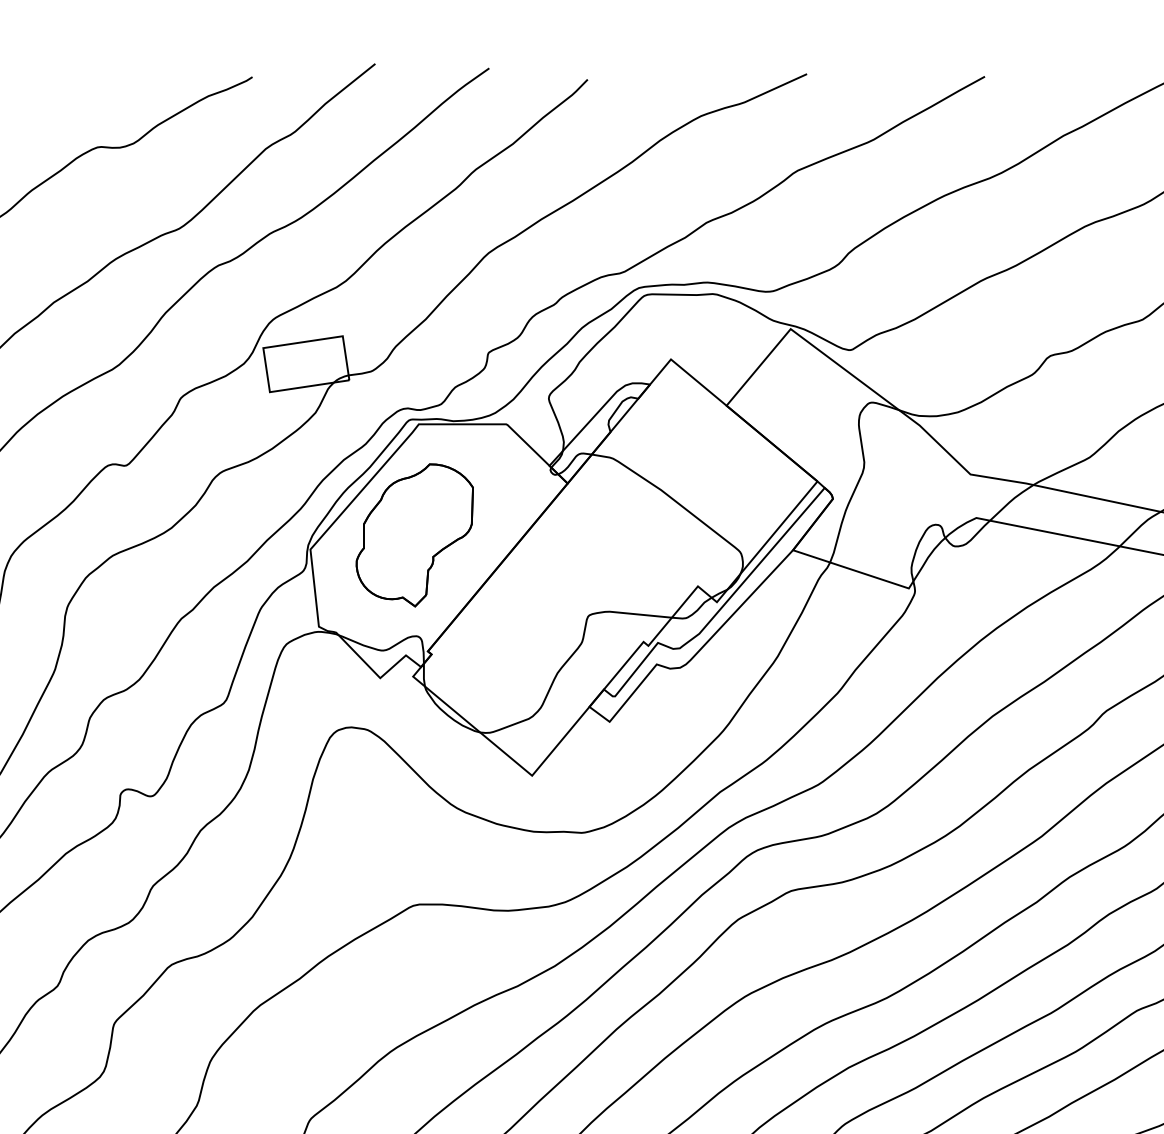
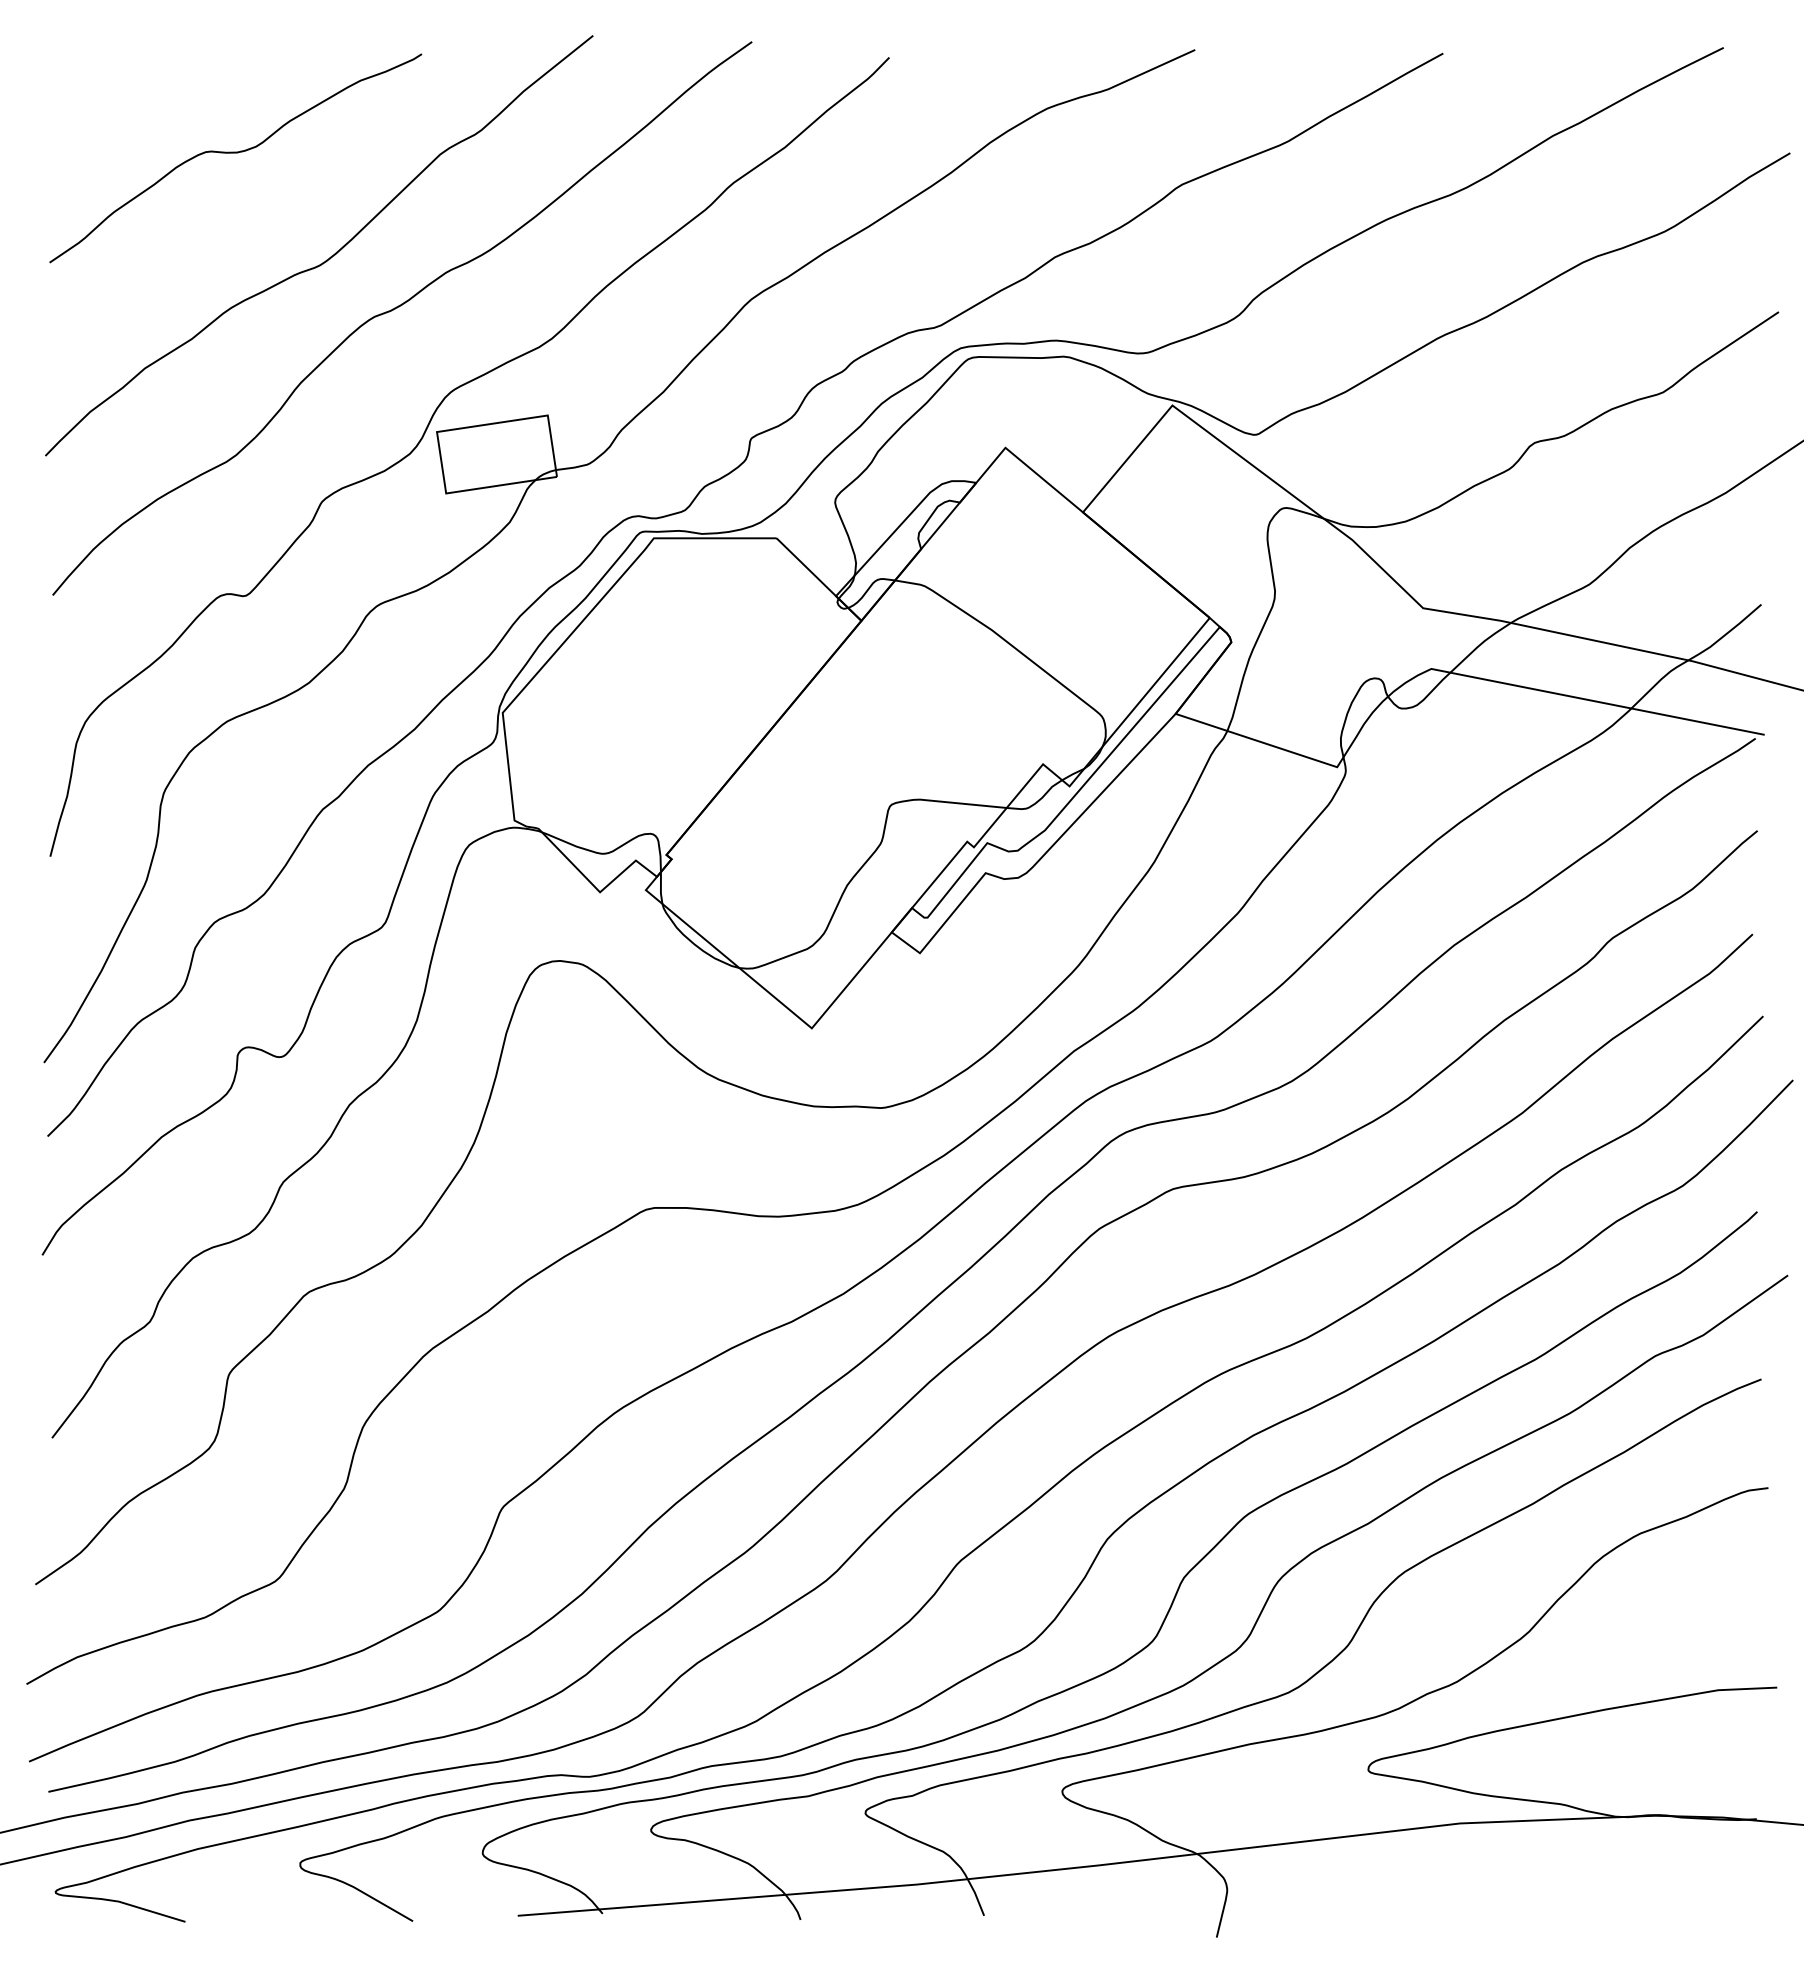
part: (415, 535) -> (648, 693), removed

